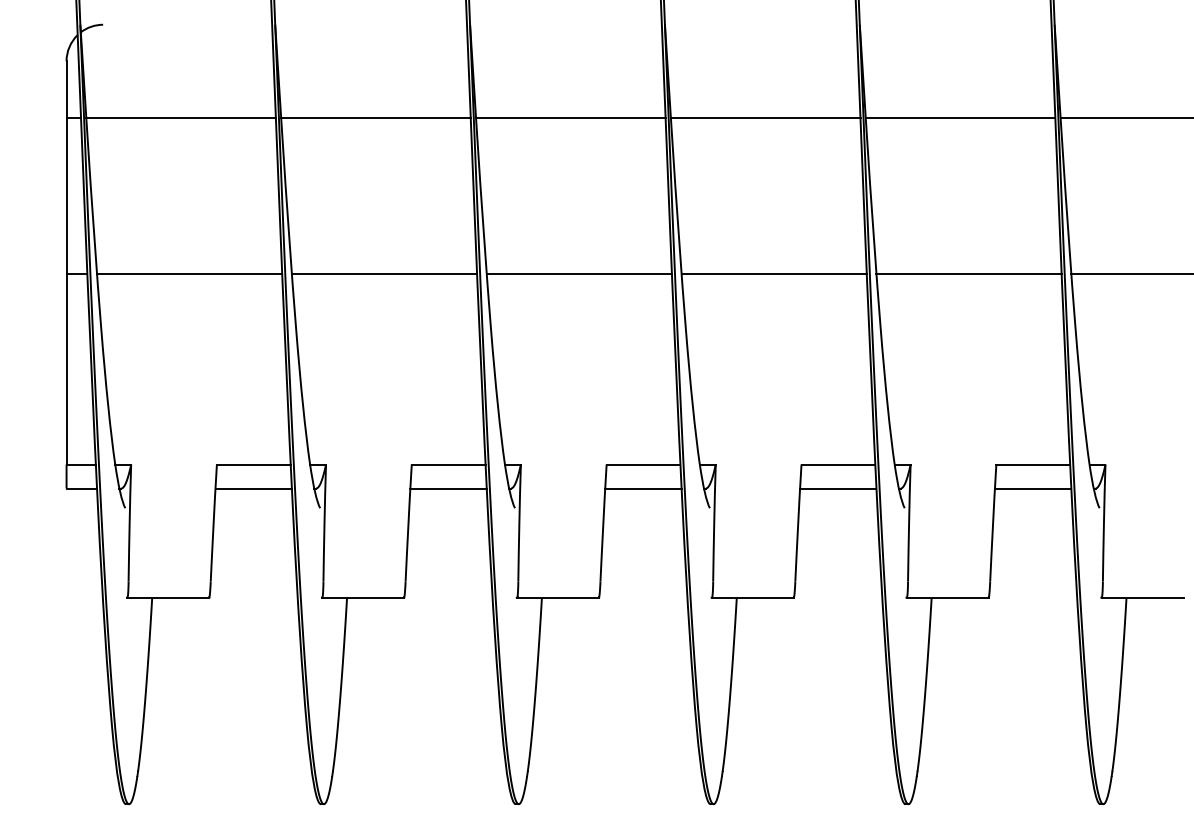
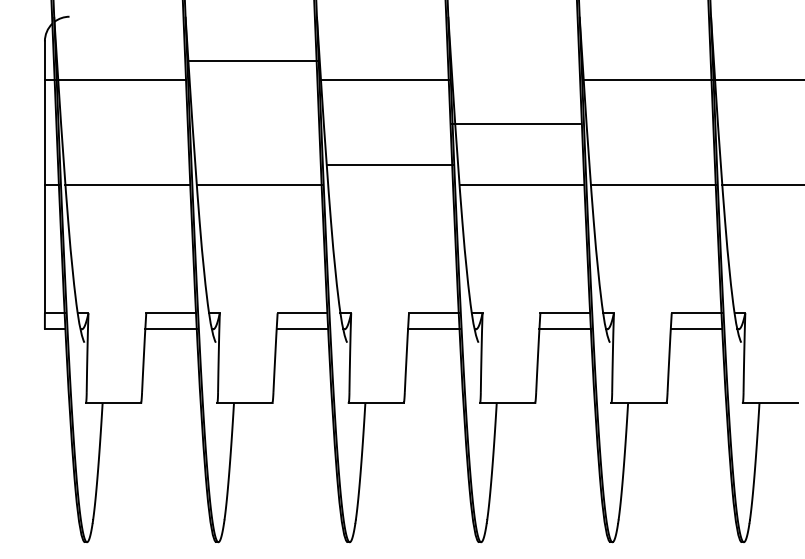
line: (375, 117) -> (253, 60), moved
line: (766, 117) -> (516, 123), moved
line: (579, 273) -> (390, 164), moved

